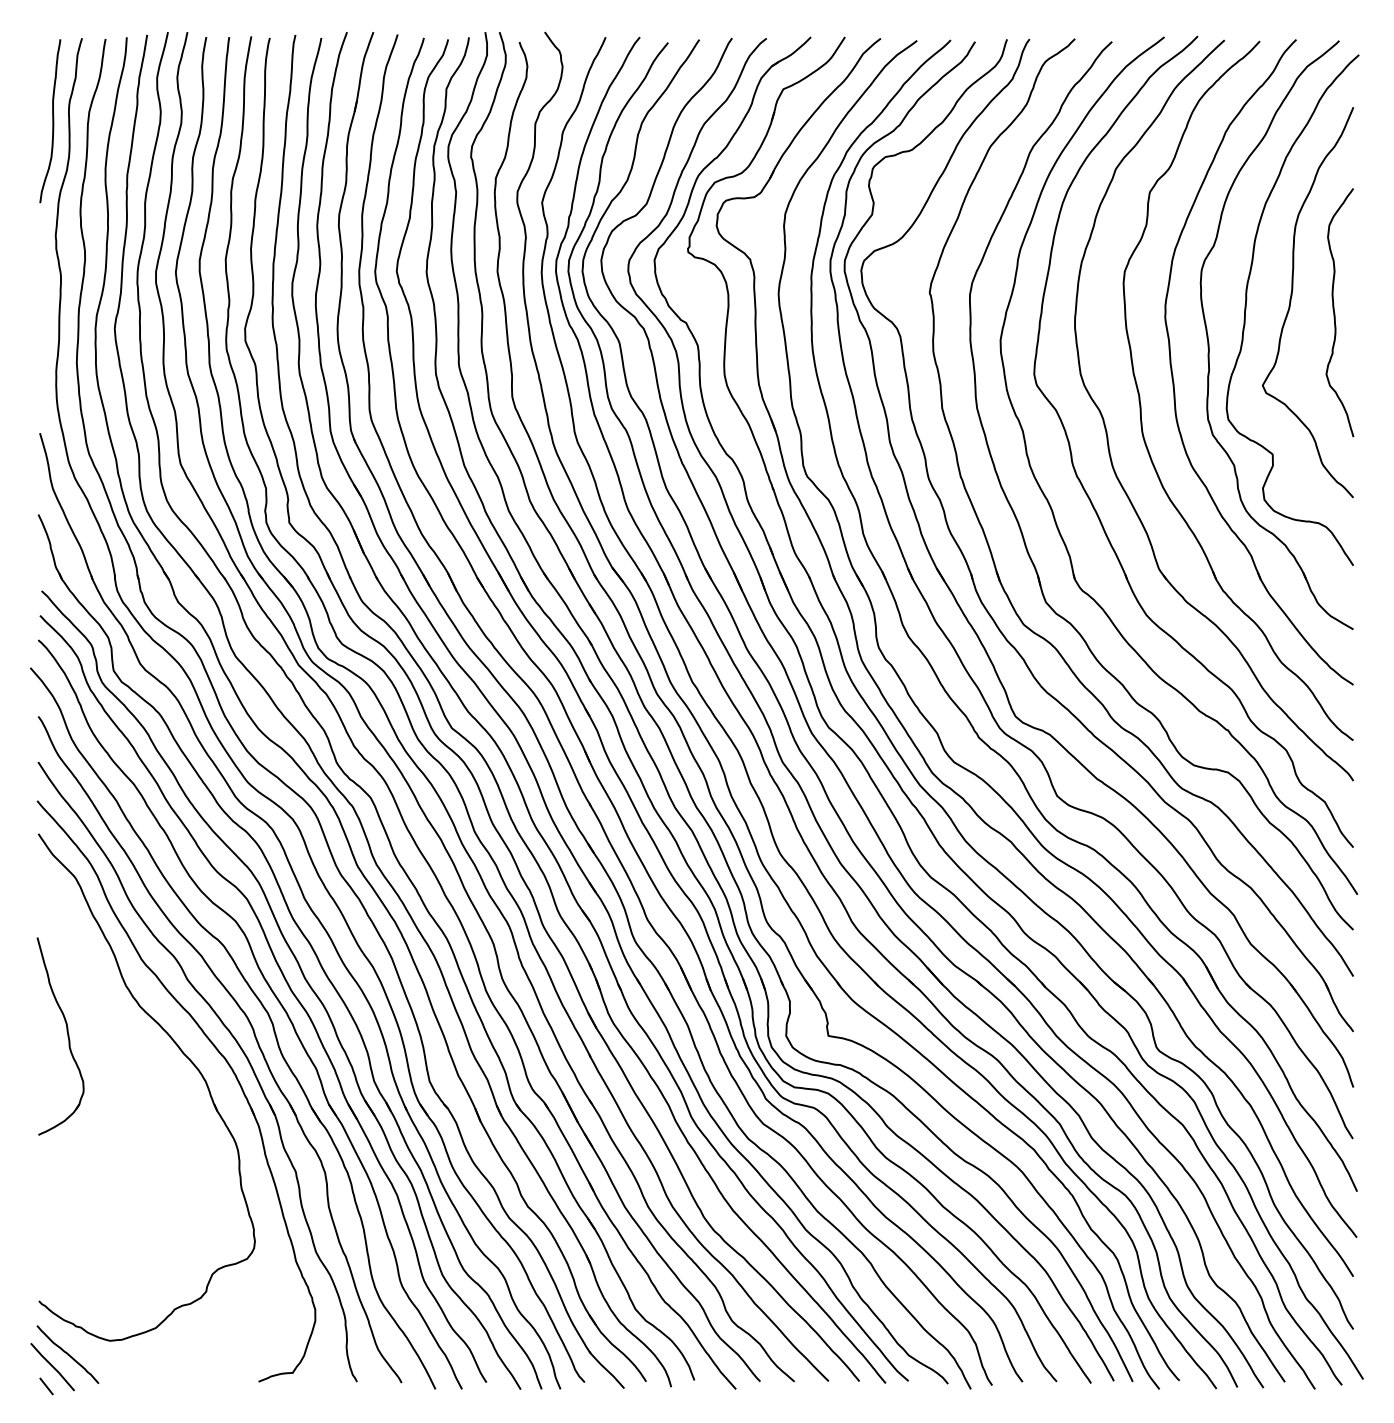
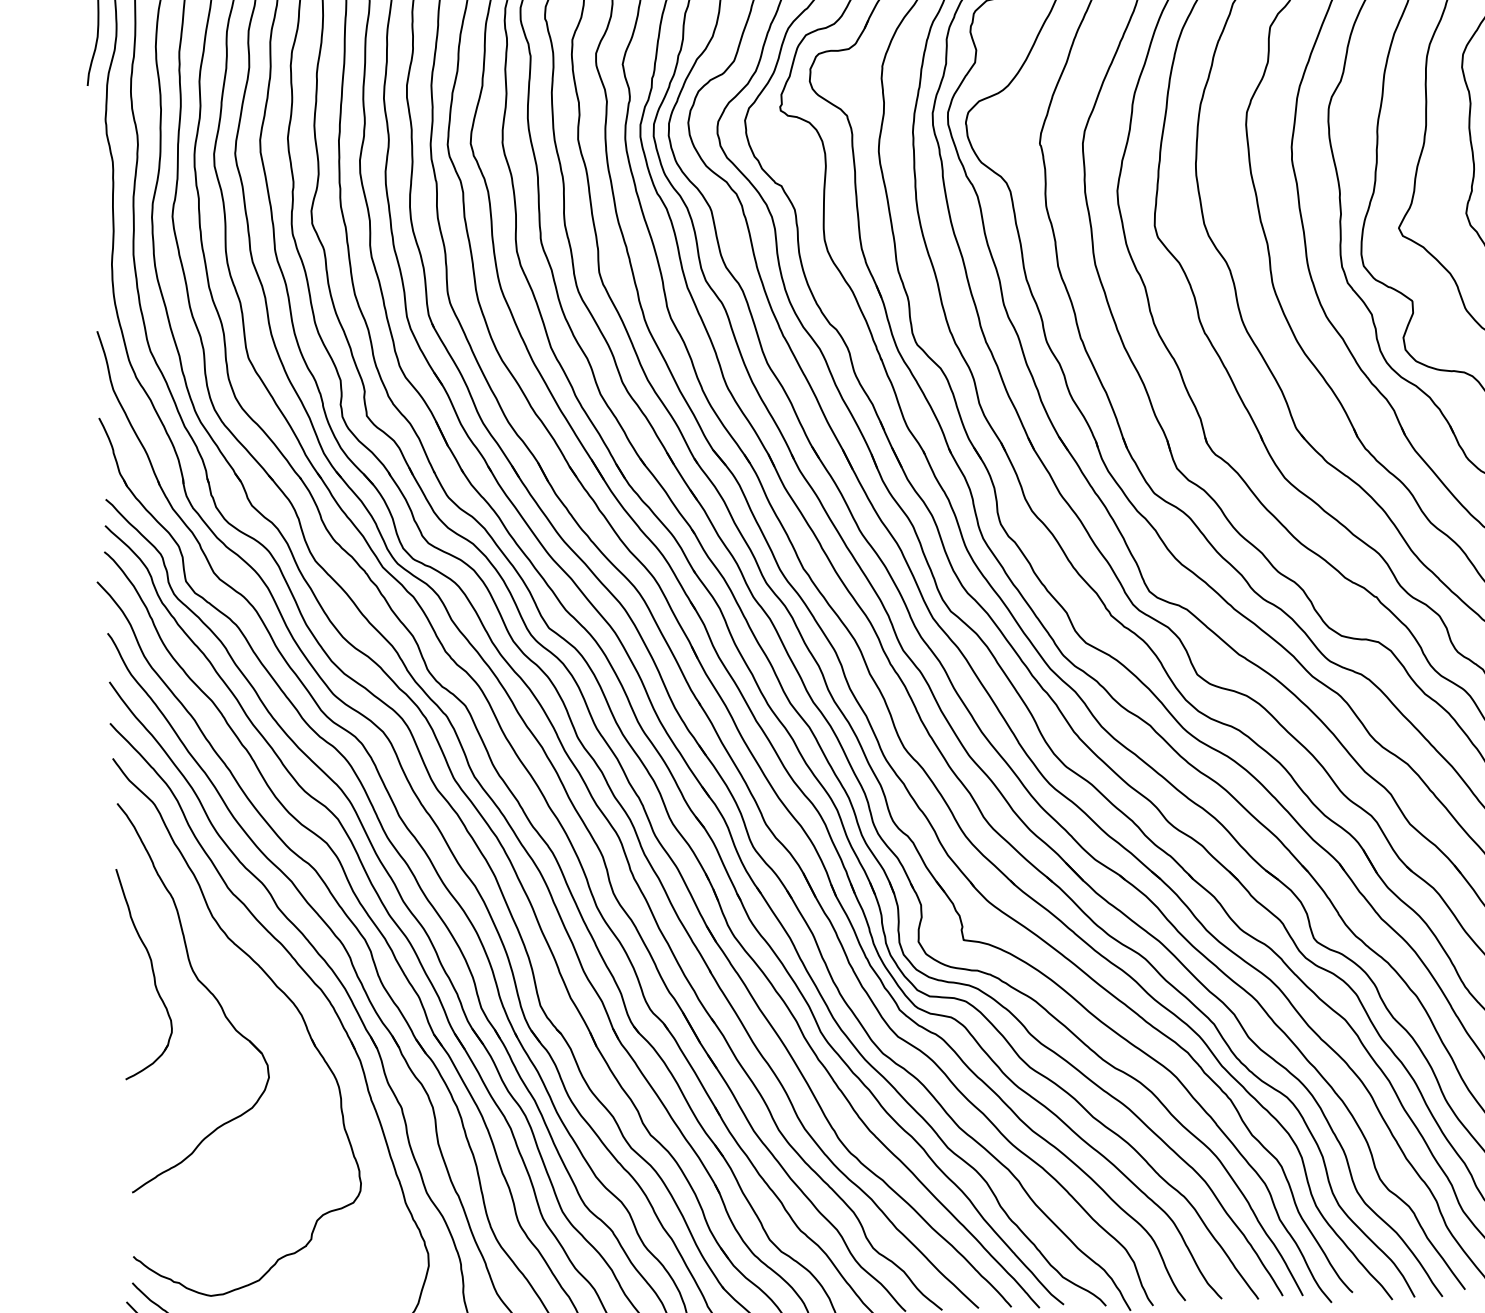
part: (114, 1050) -> (203, 986), added

